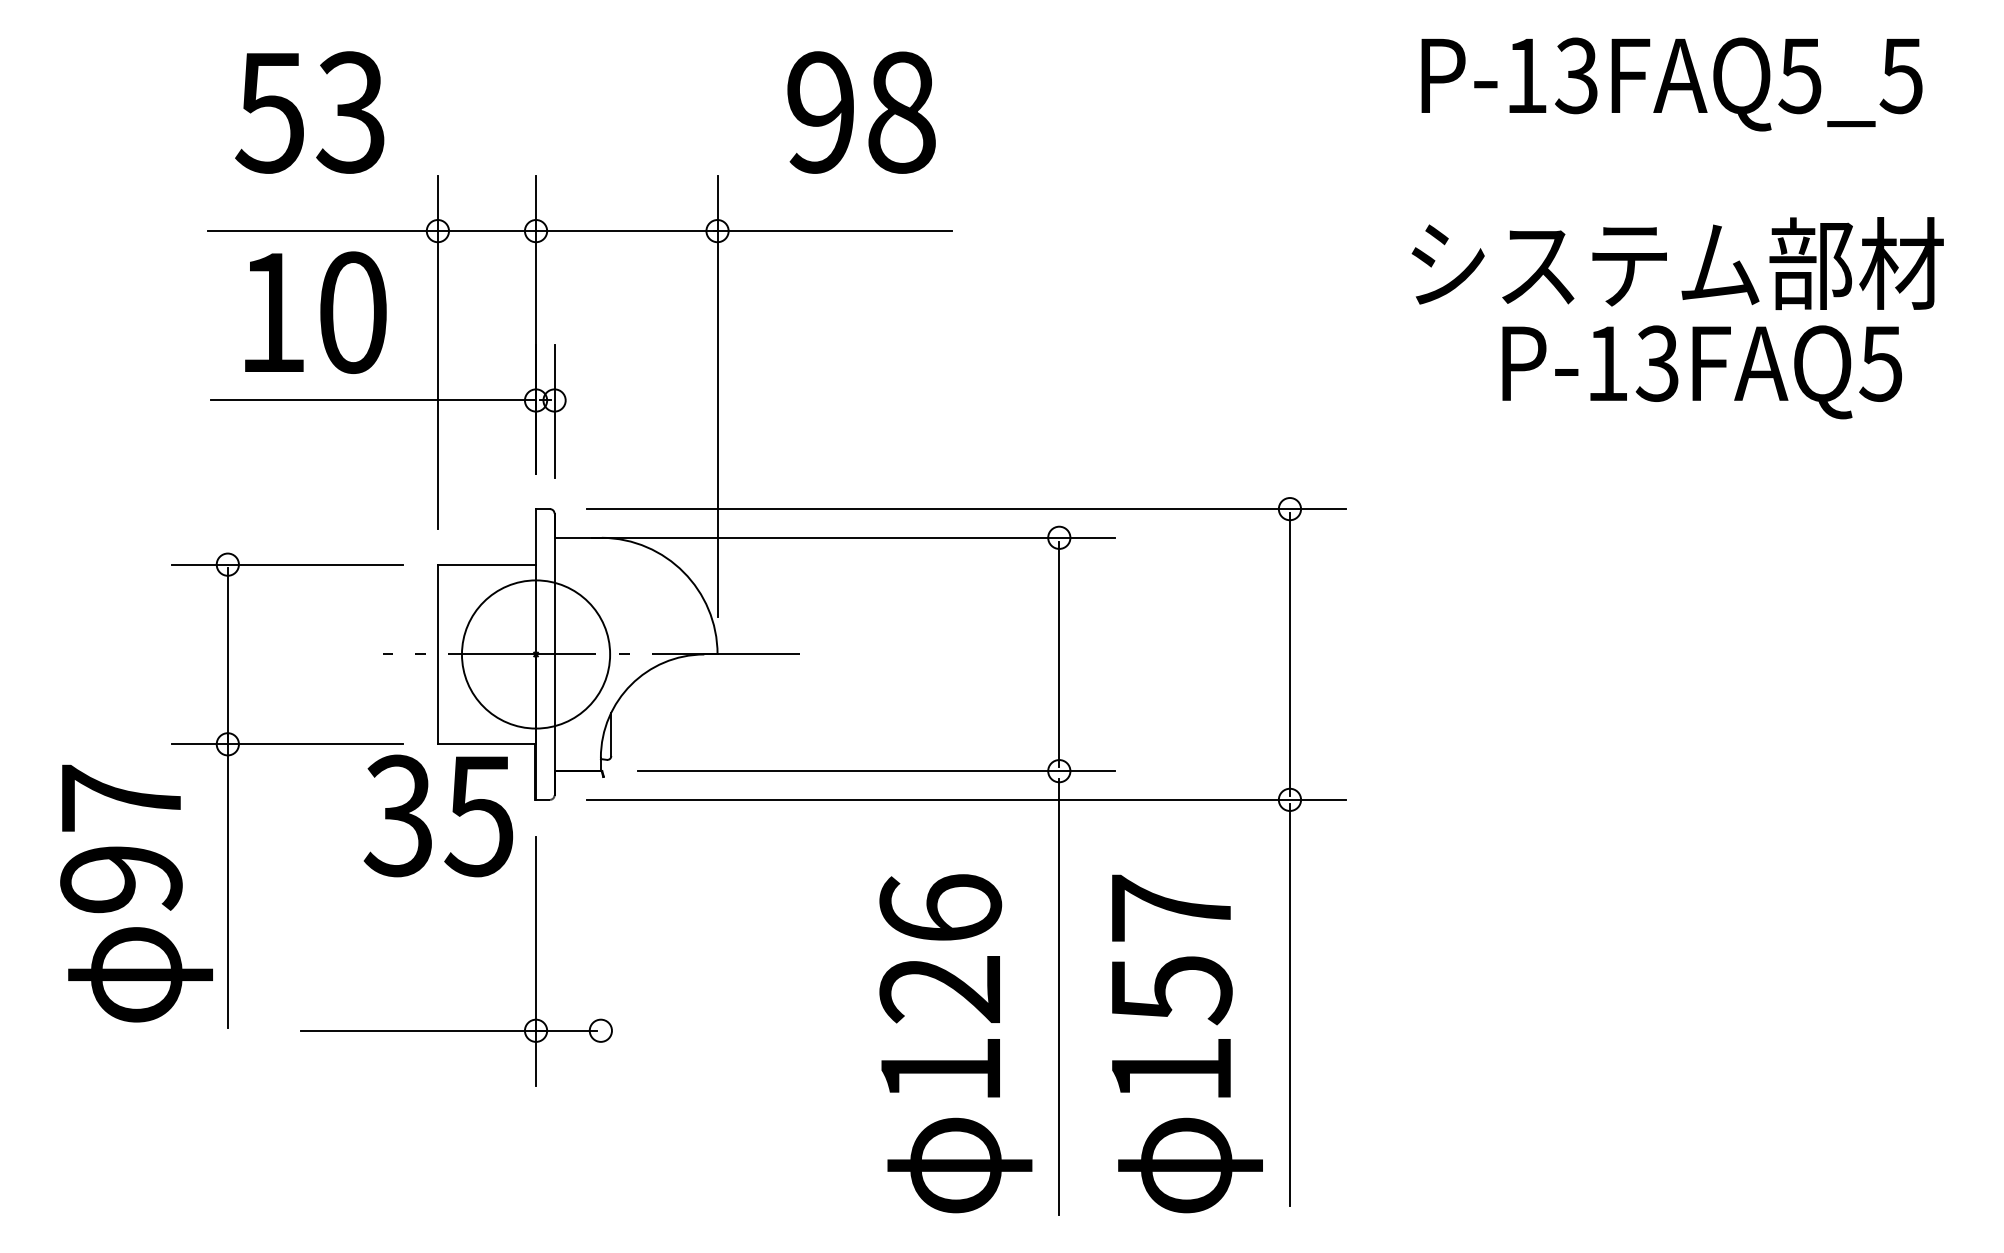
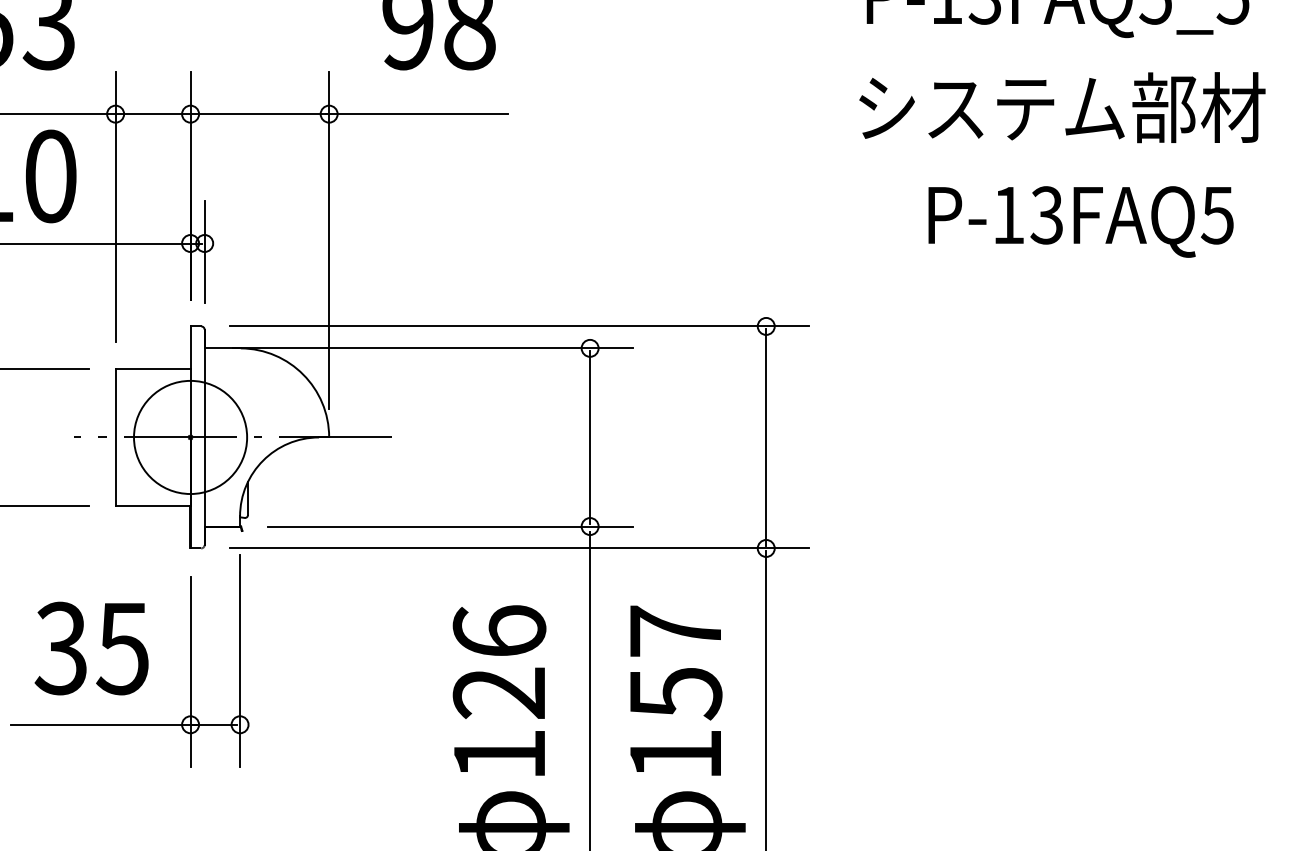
text: (1677, 263) -> (1062, 107), moved
text: (438, 815) -> (91, 648), moved
line: (600, 947) -> (239, 661), added

